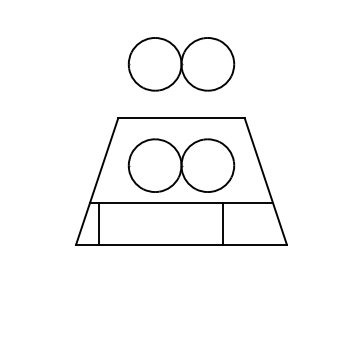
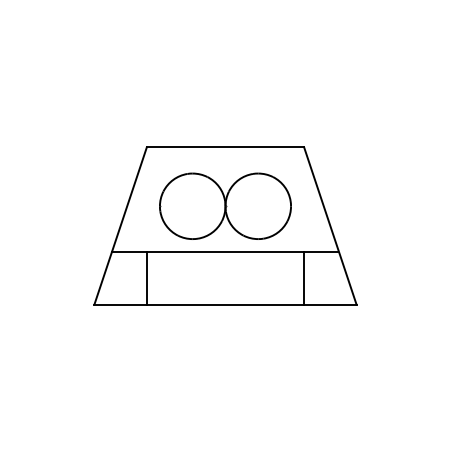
part: (181, 63) -> (225, 79), removed
line: (98, 223) -> (146, 278), moved
line: (223, 223) -> (304, 278), moved

